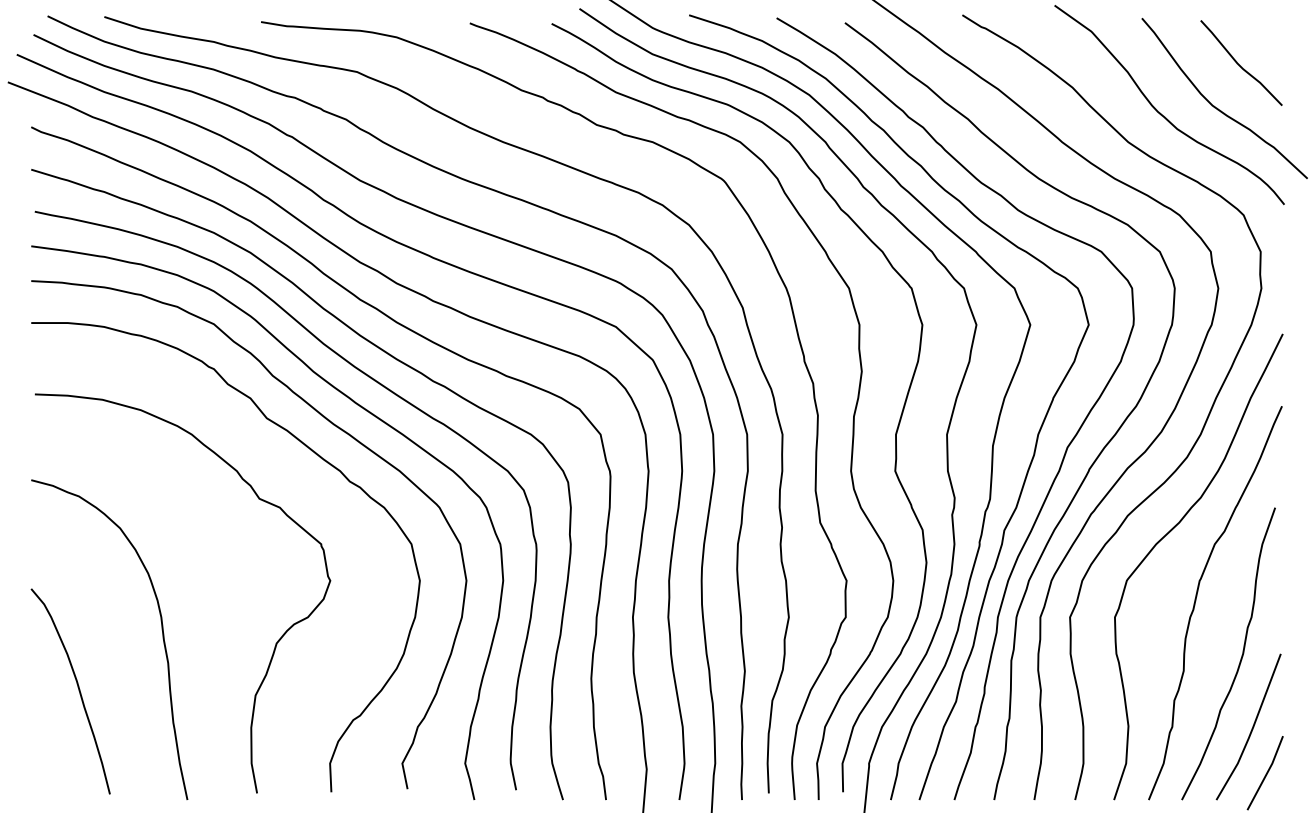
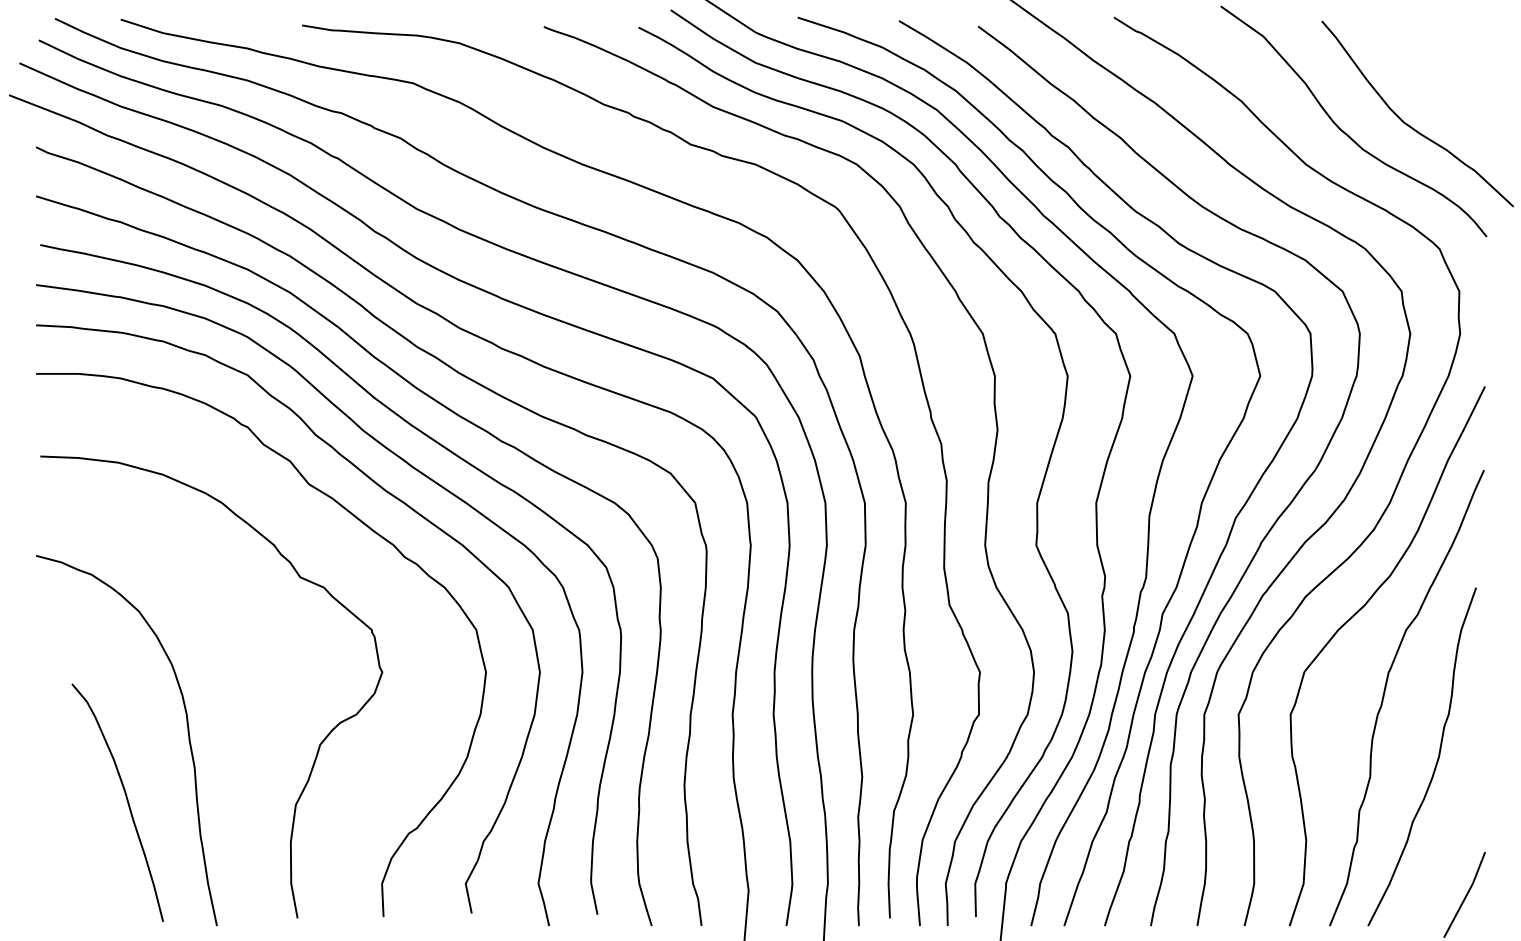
curve: (1239, 64) -> (1434, 74), removed
curve: (78, 691) -> (126, 802), moved
line: (1251, 728) -> (1448, 843), removed

